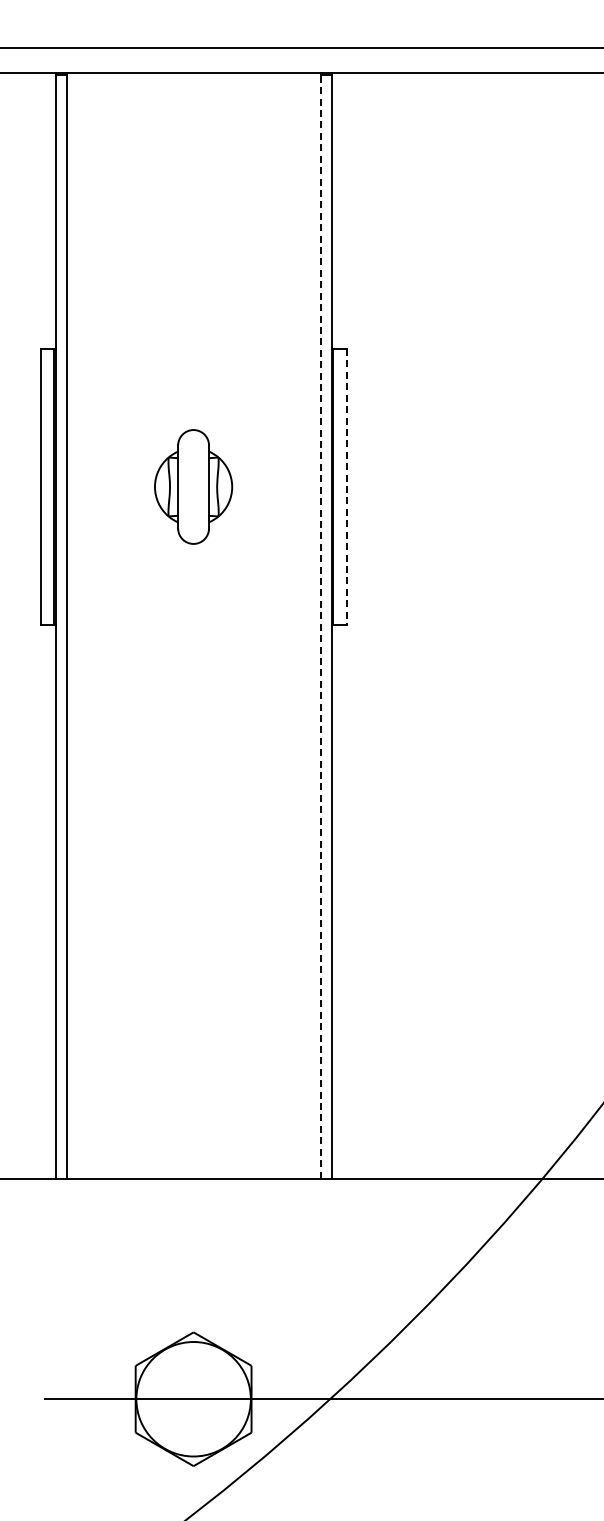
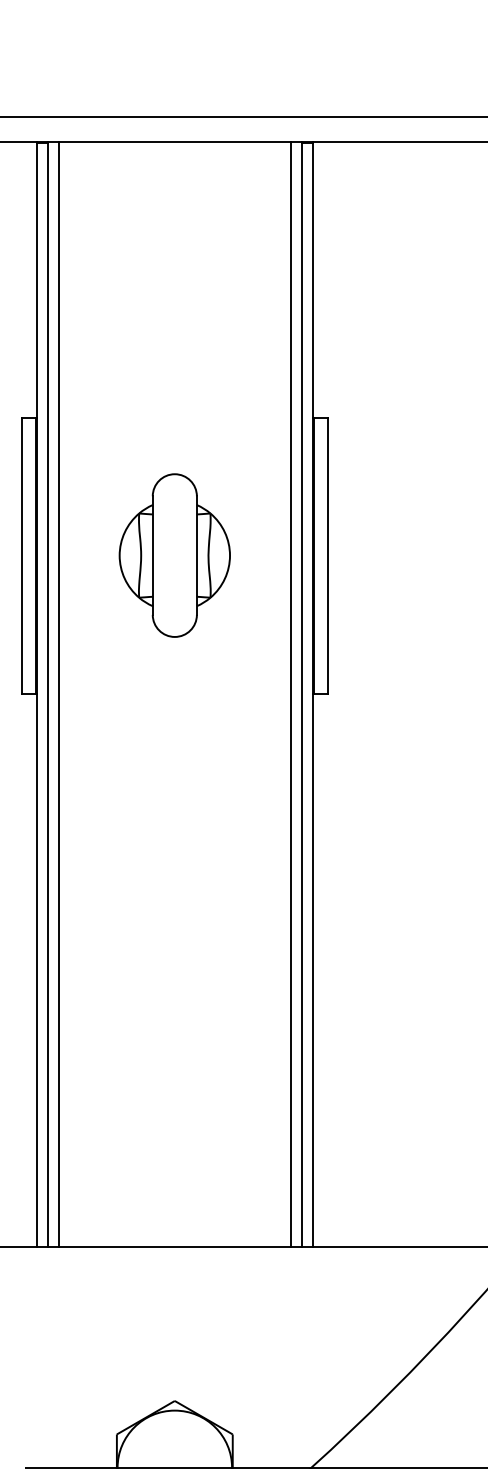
part: (193, 486) -> (174, 555), size x1.43
line: (346, 487) -> (327, 556), dashed -> solid
line: (77, 625) -> (58, 694), added
line: (309, 625) -> (290, 694), added
line: (320, 626) -> (301, 695), dashed -> solid

